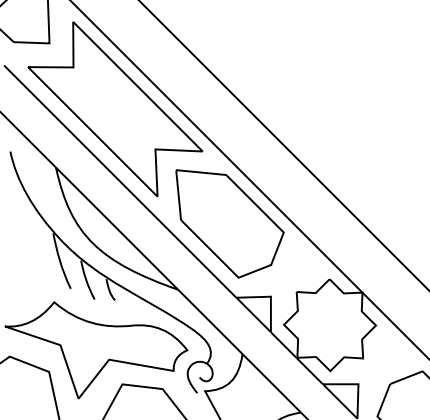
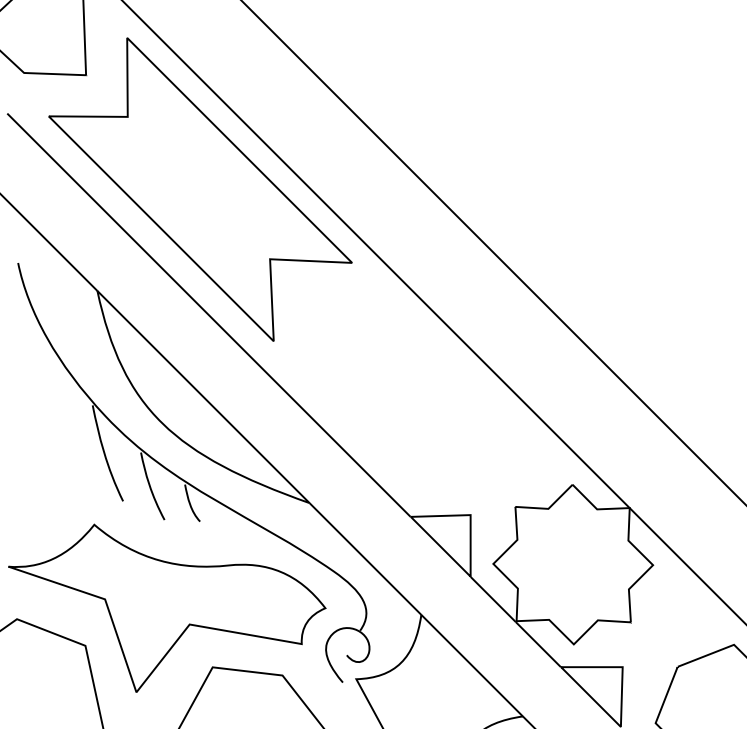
part: (229, 223) -> (398, 387), removed

